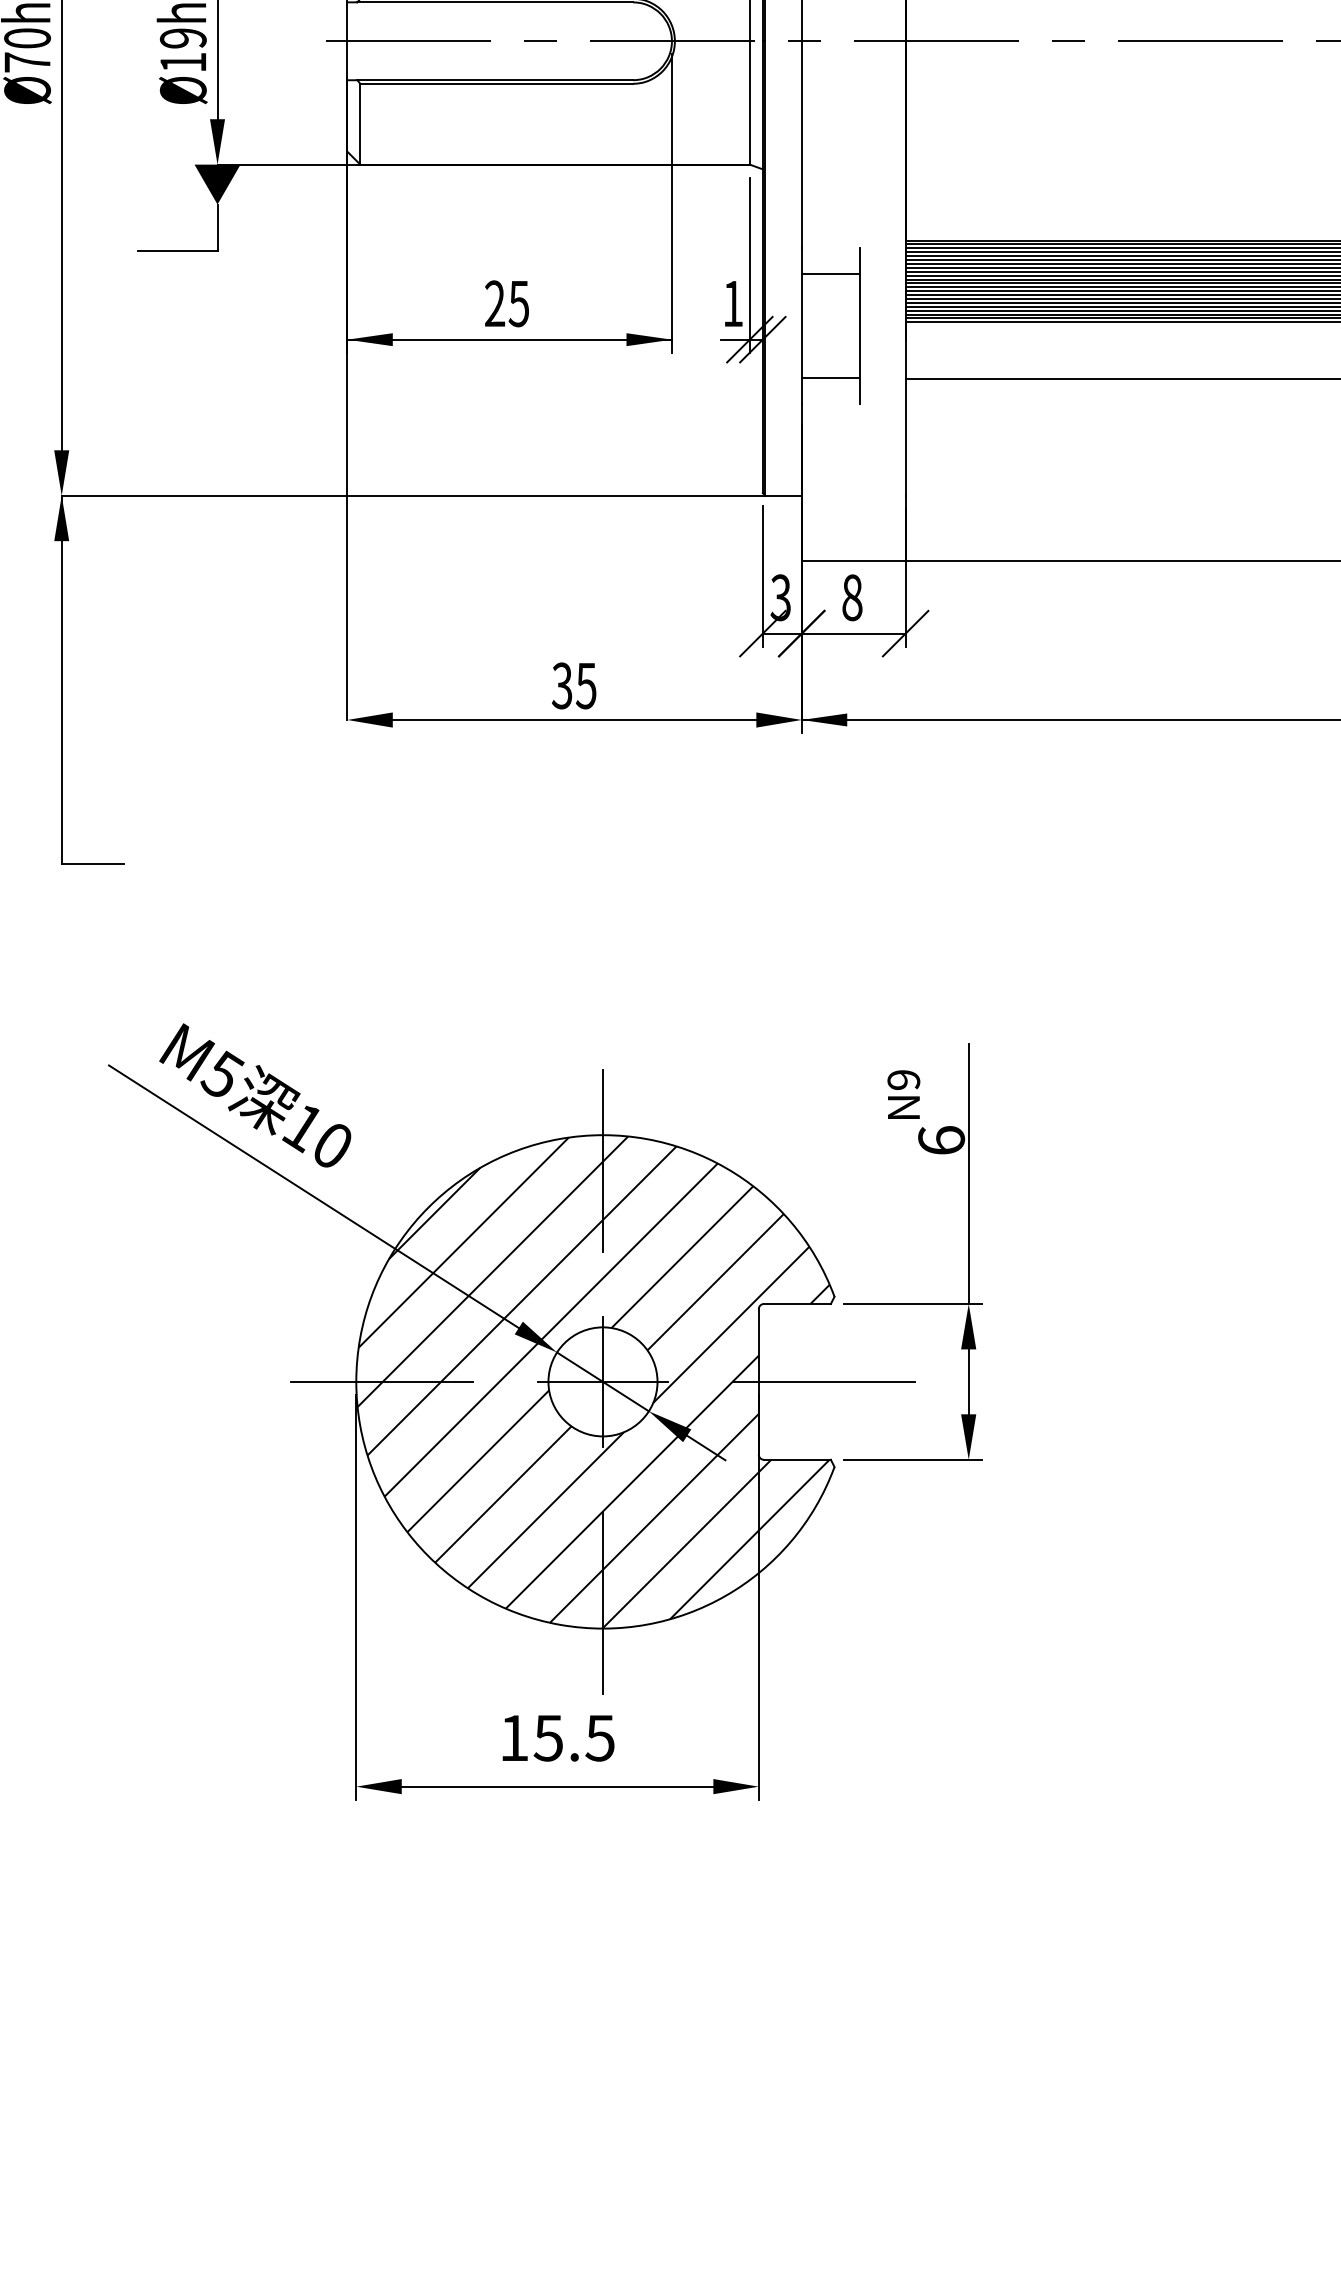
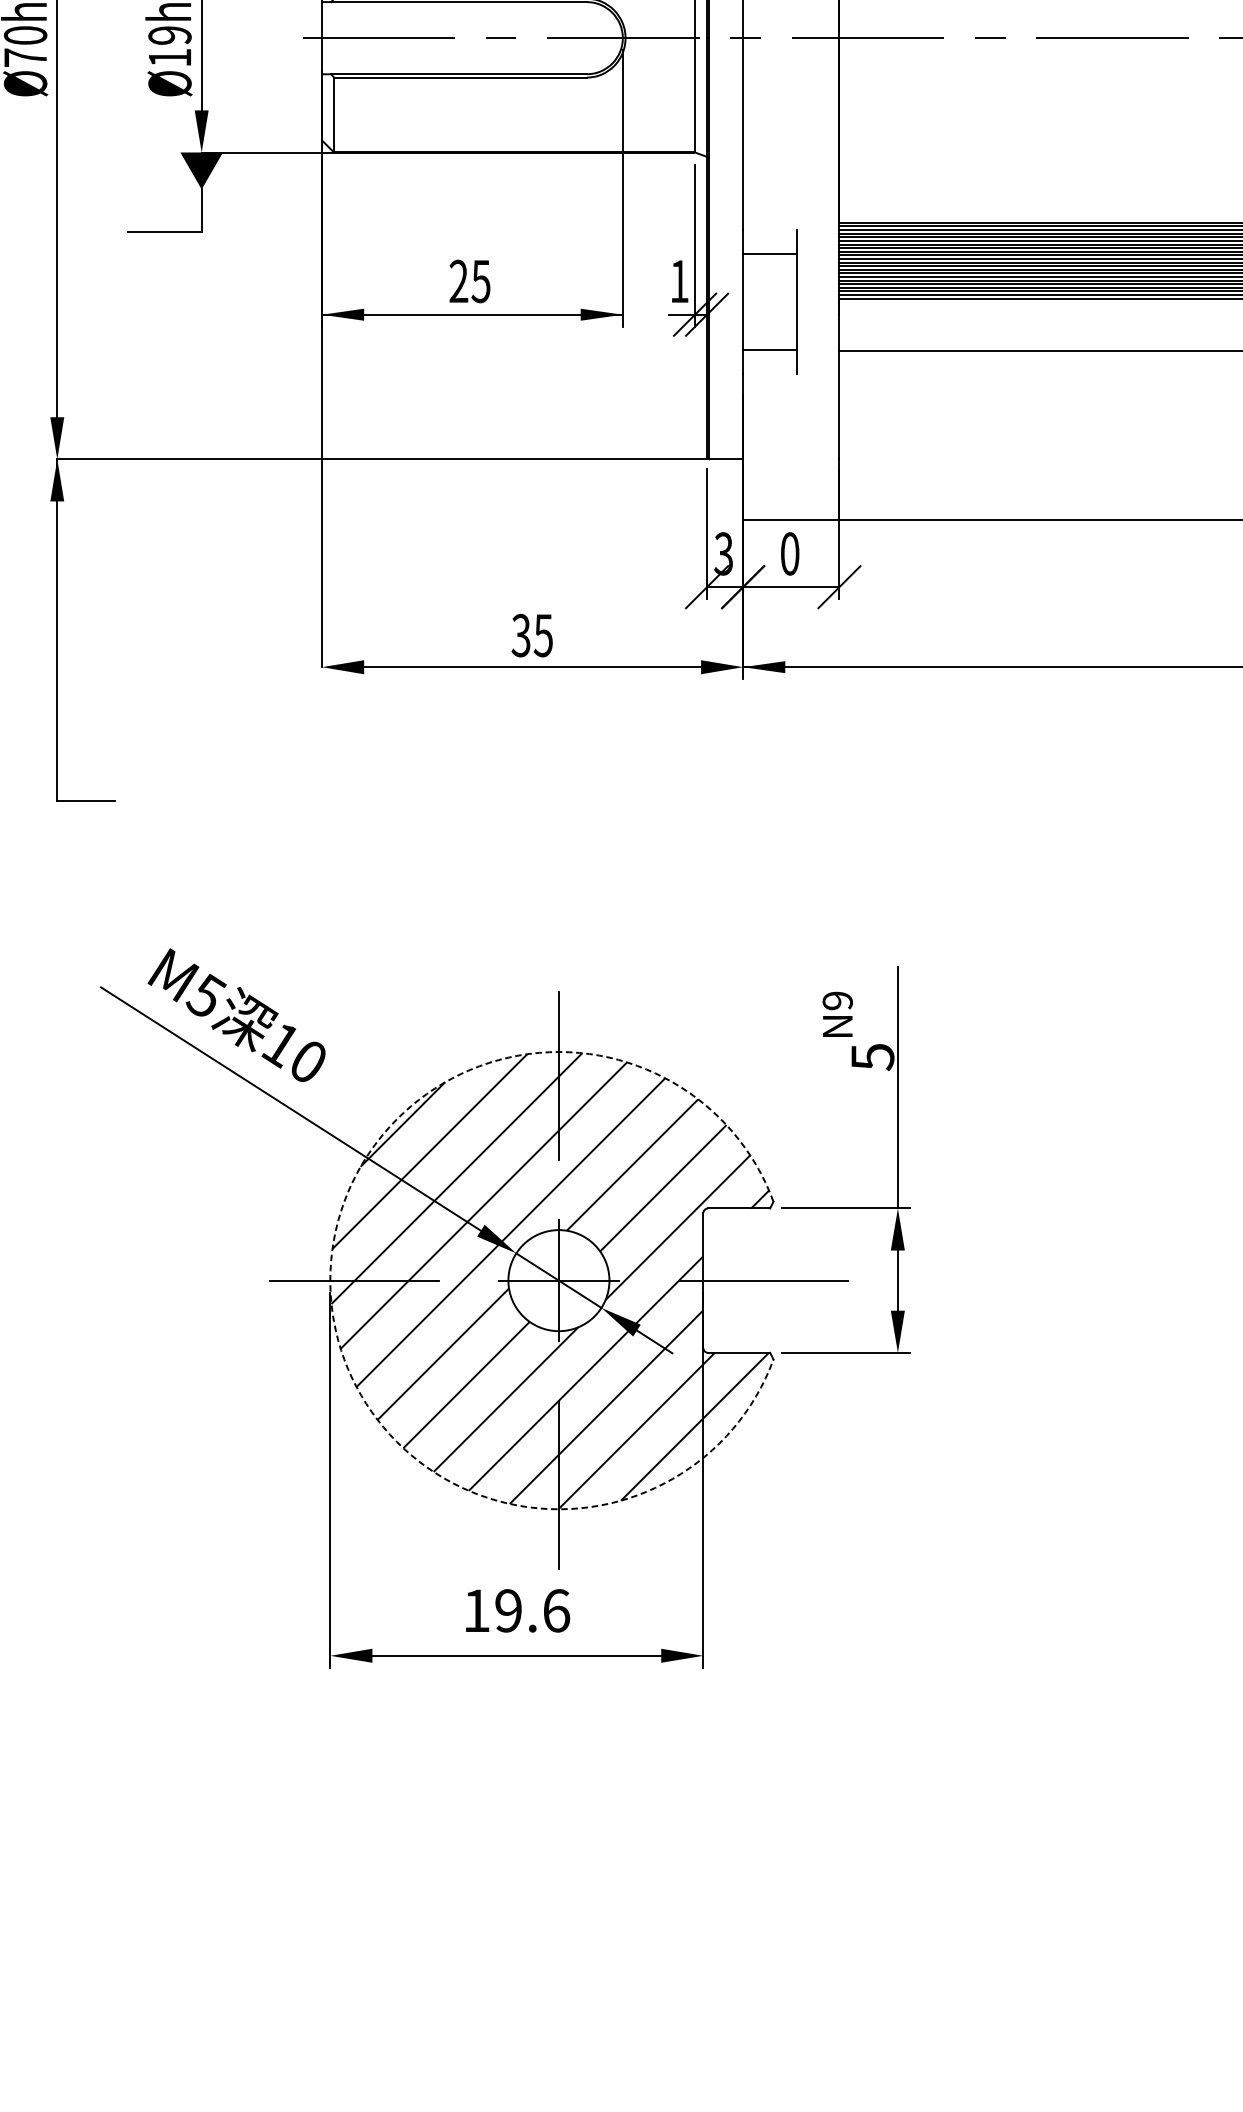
text: (852, 597) -> (790, 553), 8 -> 0
text: (941, 1140) -> (872, 1056), 6 -> 5
arc: (356, 1381) -> (330, 1280), solid -> dashed
text: (574, 1737) -> (532, 1610), 15.5 -> 19.6

